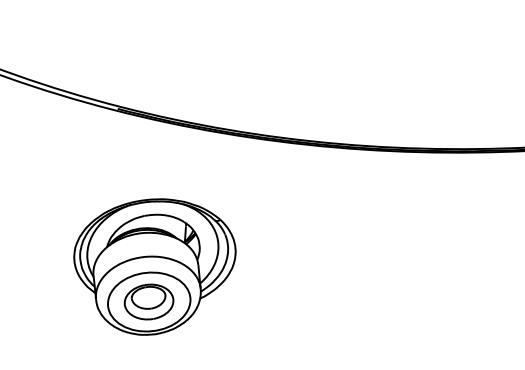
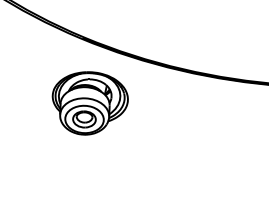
part: (154, 266) -> (89, 103), moved

